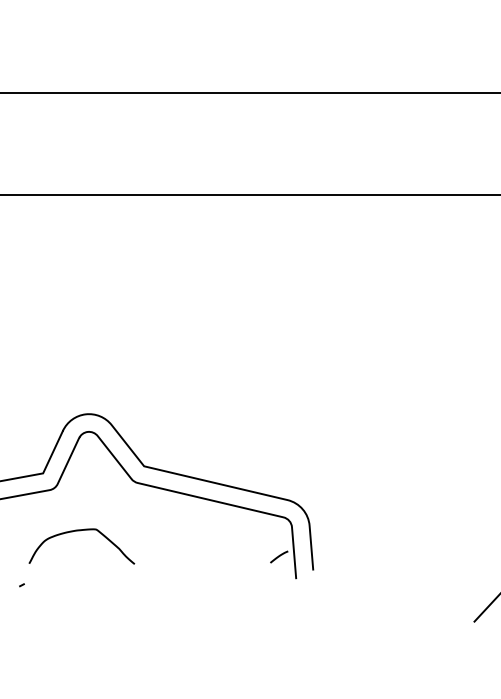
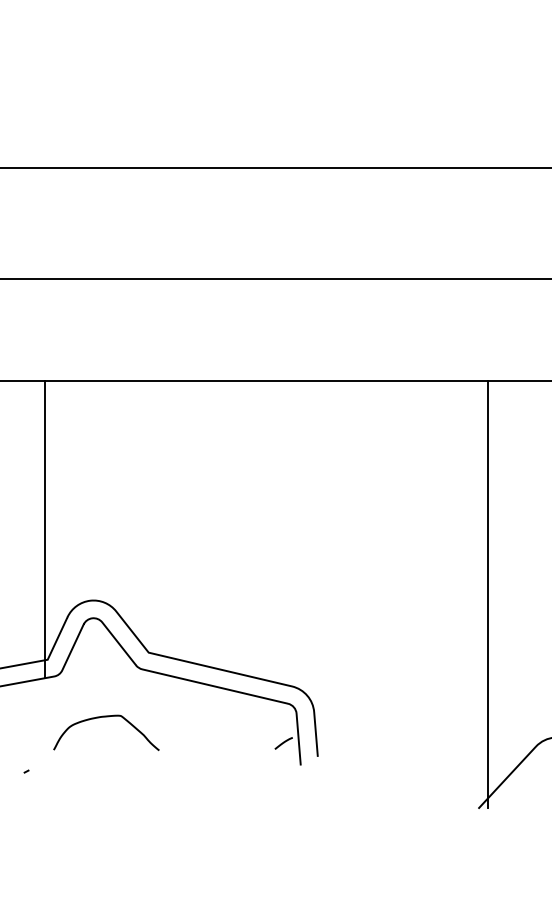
line: (40, 343) -> (45, 529), added
line: (483, 408) -> (488, 594), added
curve: (81, 531) -> (106, 717), moved

